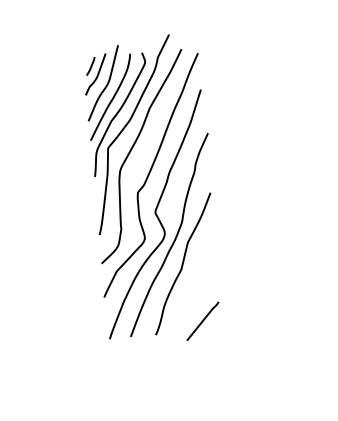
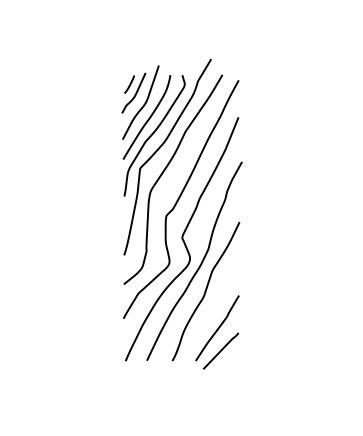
curve: (197, 299) -> (217, 328), added

